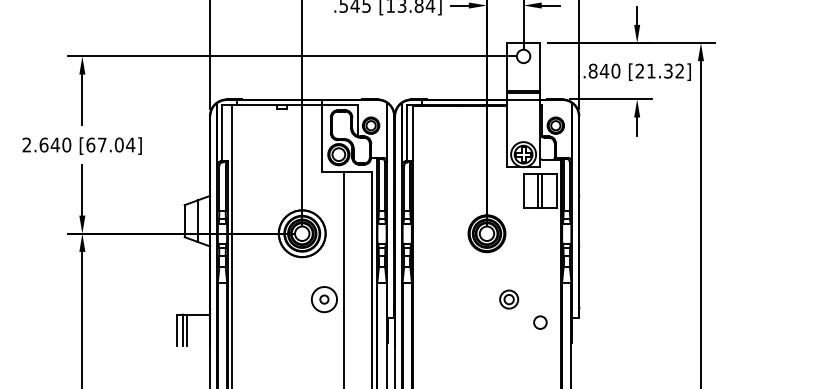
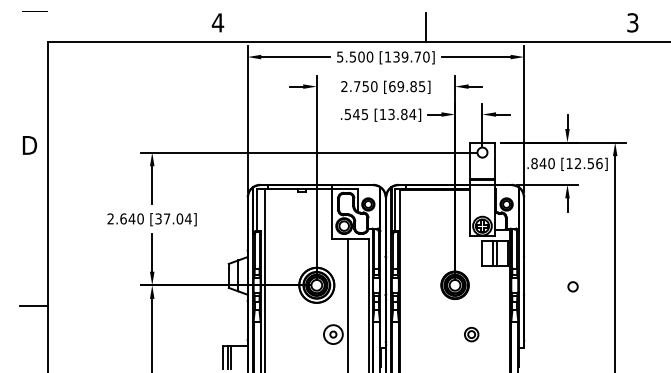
text: (659, 70) -> (584, 163), [21.32] -> [12.56]
text: (90, 144) -> (158, 218), [67.04] -> [37.04]
circle: (539, 322) -> (572, 286), moved

